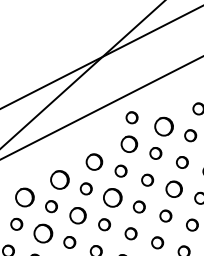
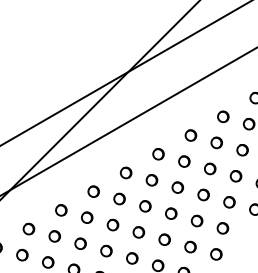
circle: (131, 117) -> (159, 128), removed
part: (163, 126) -> (190, 135), size x0.62
circle: (129, 144) -> (158, 154), size x0.71
part: (94, 161) -> (126, 172), size x0.71
circle: (59, 179) -> (93, 191), size x0.62
part: (174, 188) -> (203, 194), size x0.71
circle: (25, 197) -> (61, 210), size x0.62
circle: (112, 198) -> (145, 206), size x0.62
part: (77, 215) -> (112, 224), size x0.71
circle: (43, 233) -> (80, 243), size x0.62

